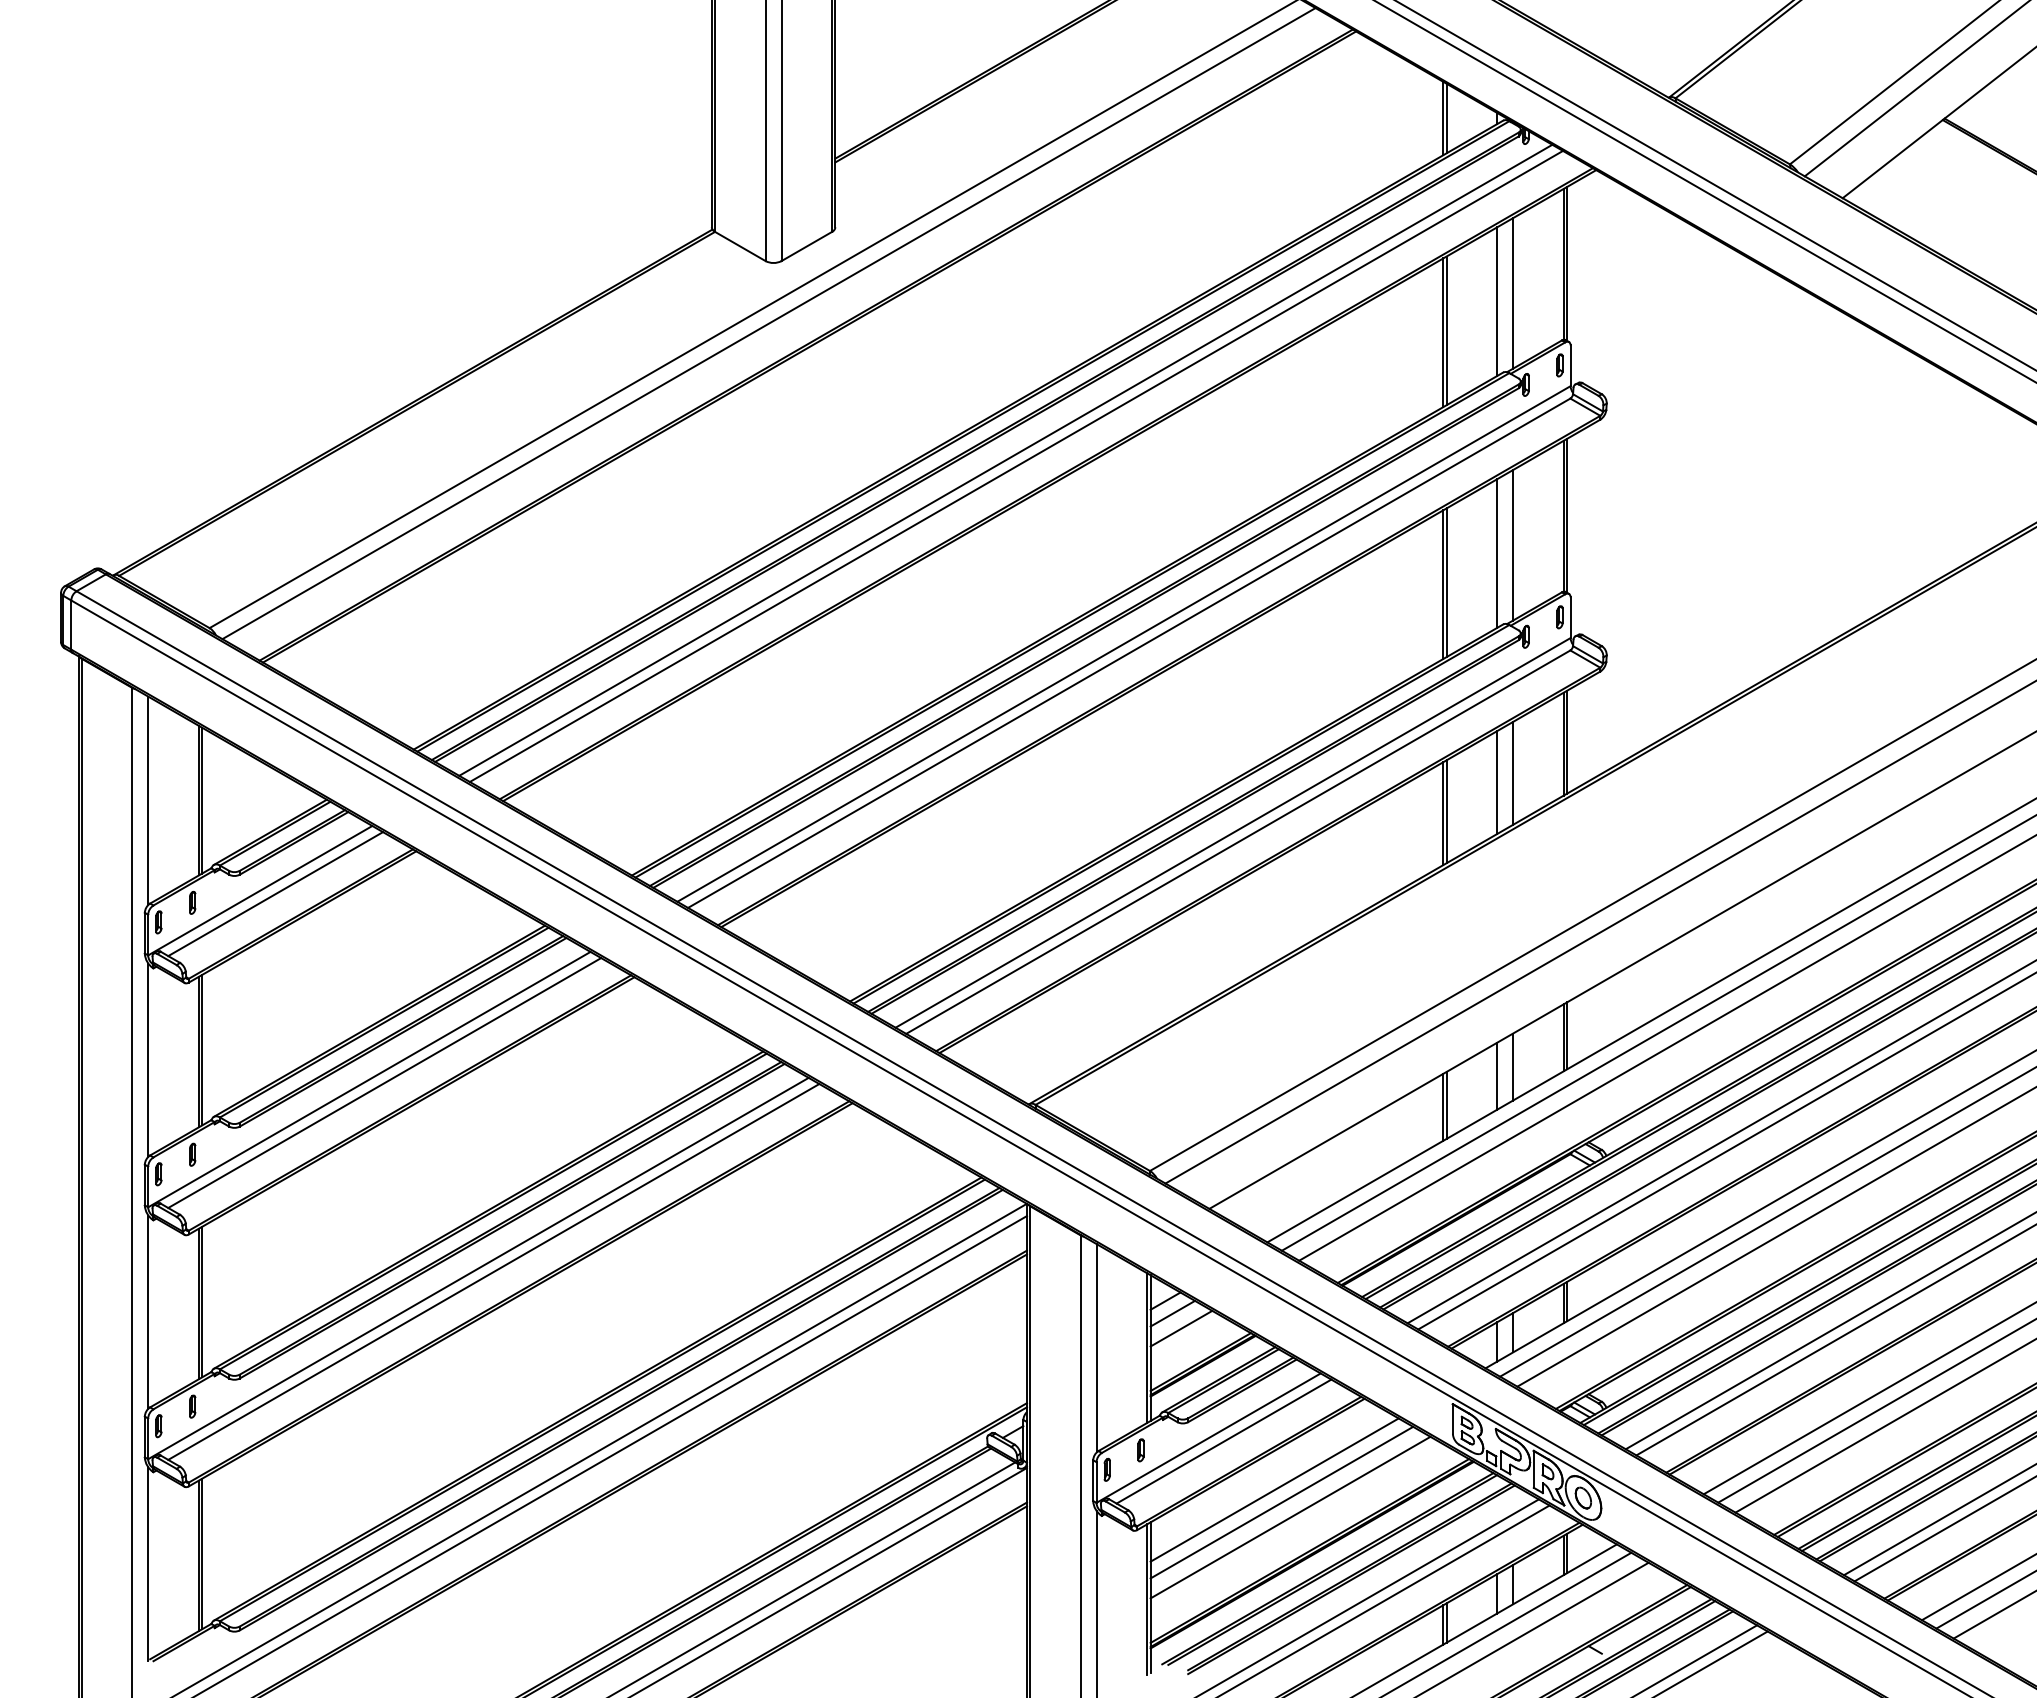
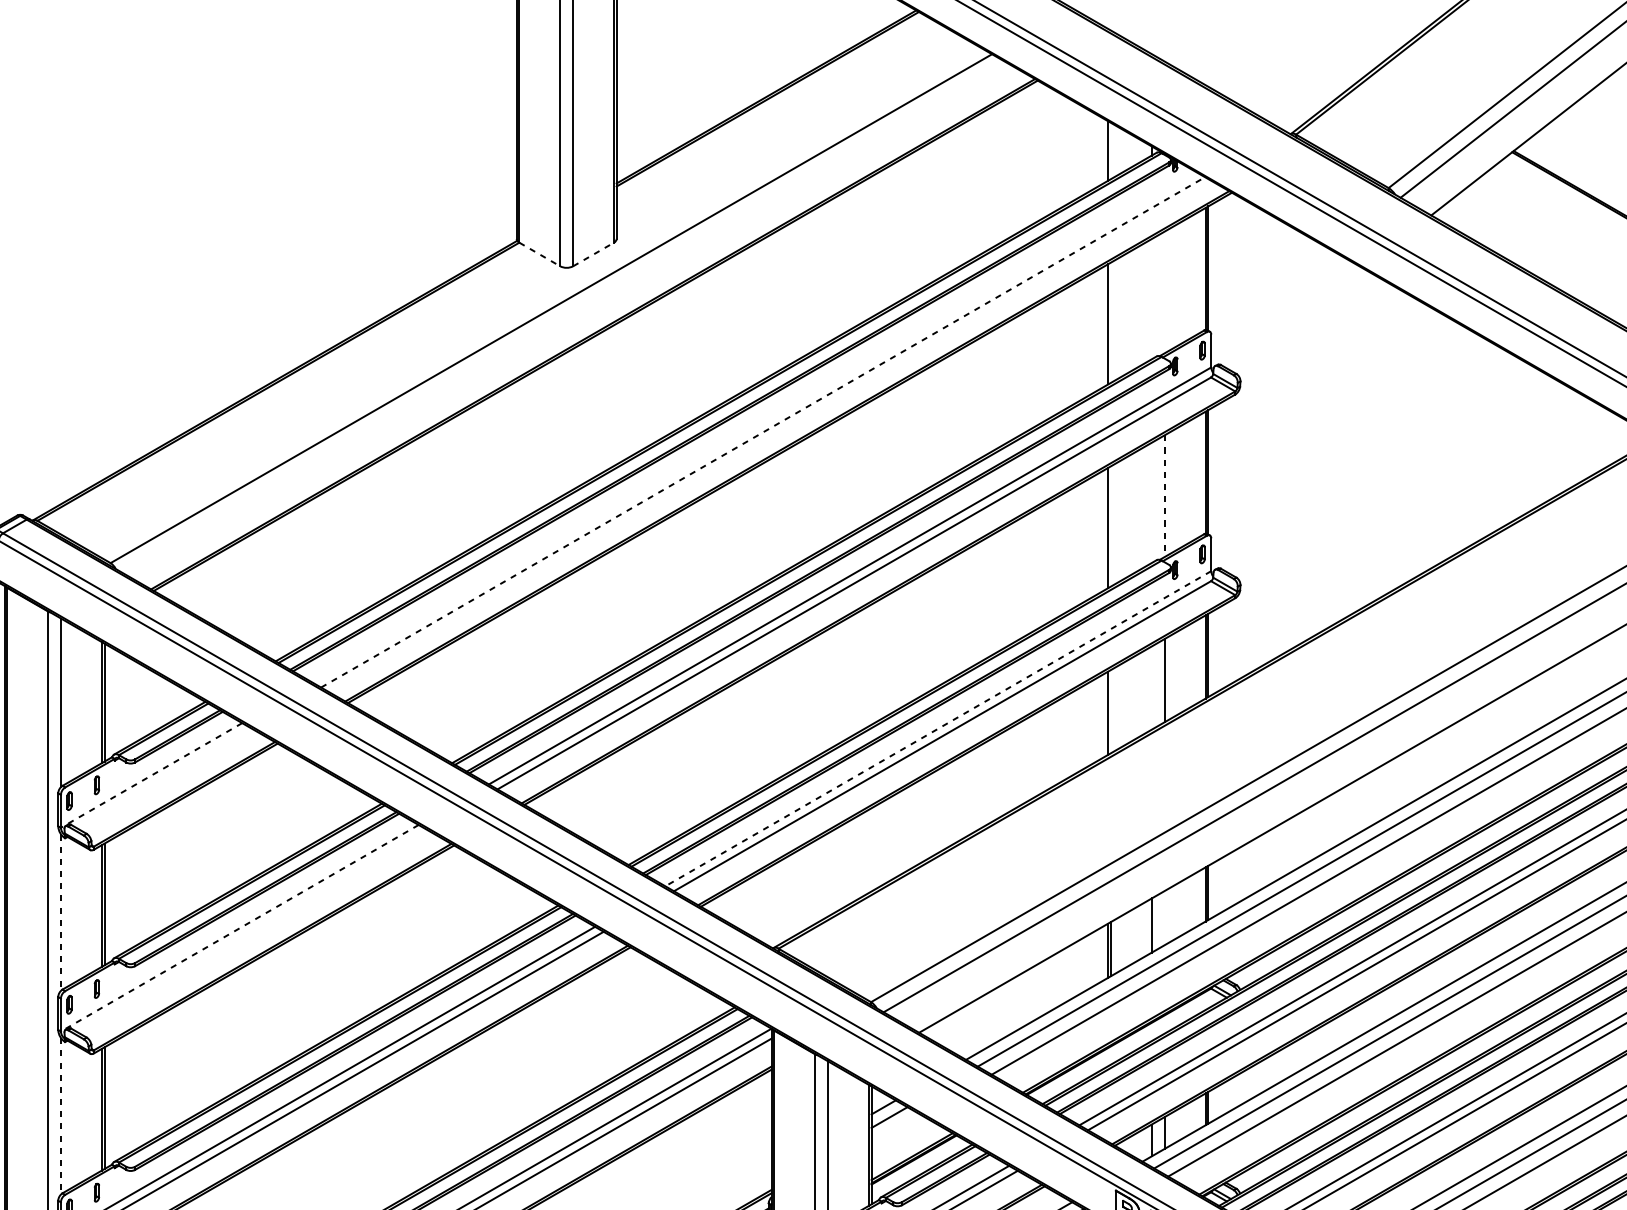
line: (1446, 118) -> (1110, 150), removed
line: (740, 246) -> (539, 254), solid -> dashed
line: (807, 246) -> (594, 254), solid -> dashed
line: (1513, 293) -> (1165, 292), removed
line: (1497, 301) -> (1152, 298), removed
line: (768, 323) -> (562, 316), removed
line: (1446, 330) -> (1110, 322), removed
line: (1005, 459) -> (754, 426), removed
line: (1016, 466) -> (763, 432), solid -> dashed
line: (1513, 545) -> (1165, 496), solid -> dashed
line: (1497, 553) -> (1152, 502), removed
line: (1446, 582) -> (1110, 526), removed
line: (1497, 782) -> (1152, 687), removed
line: (1446, 811) -> (1110, 711), removed
line: (1233, 832) -> (938, 728), solid -> dashed
line: (259, 890) -> (150, 775), solid -> dashed
line: (275, 894) -> (163, 778), removed
line: (148, 1060) -> (61, 912), solid -> dashed
line: (1513, 1066) -> (1165, 917), removed
line: (368, 1079) -> (239, 928), solid -> dashed
line: (384, 1083) -> (252, 931), removed
line: (148, 1312) -> (61, 1116), solid -> dashed
line: (1181, 1328) -> (896, 1129), removed

